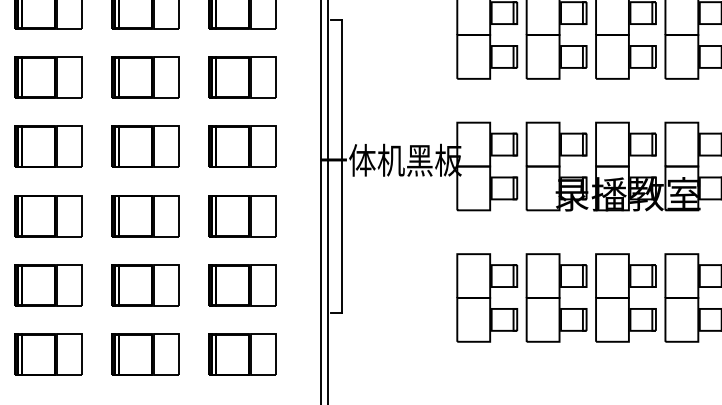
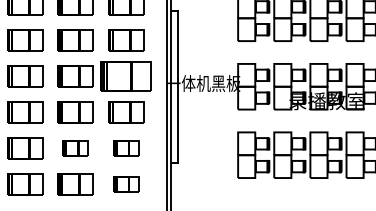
part: (242, 146) -> (126, 76), size x1.4
part: (144, 285) -> (75, 148), size x0.7
part: (242, 285) -> (126, 148), size x0.7
part: (242, 354) -> (126, 184), size x0.7

